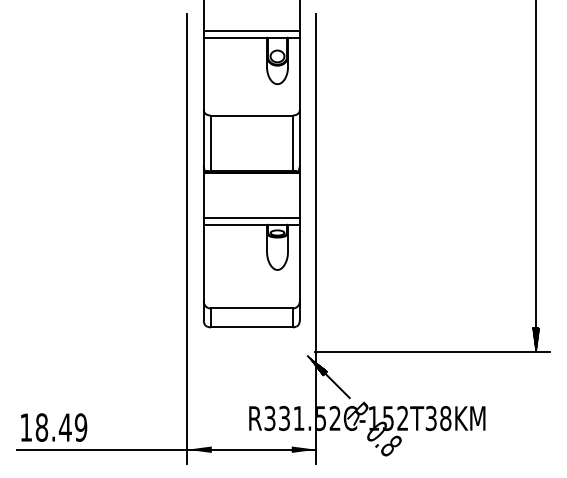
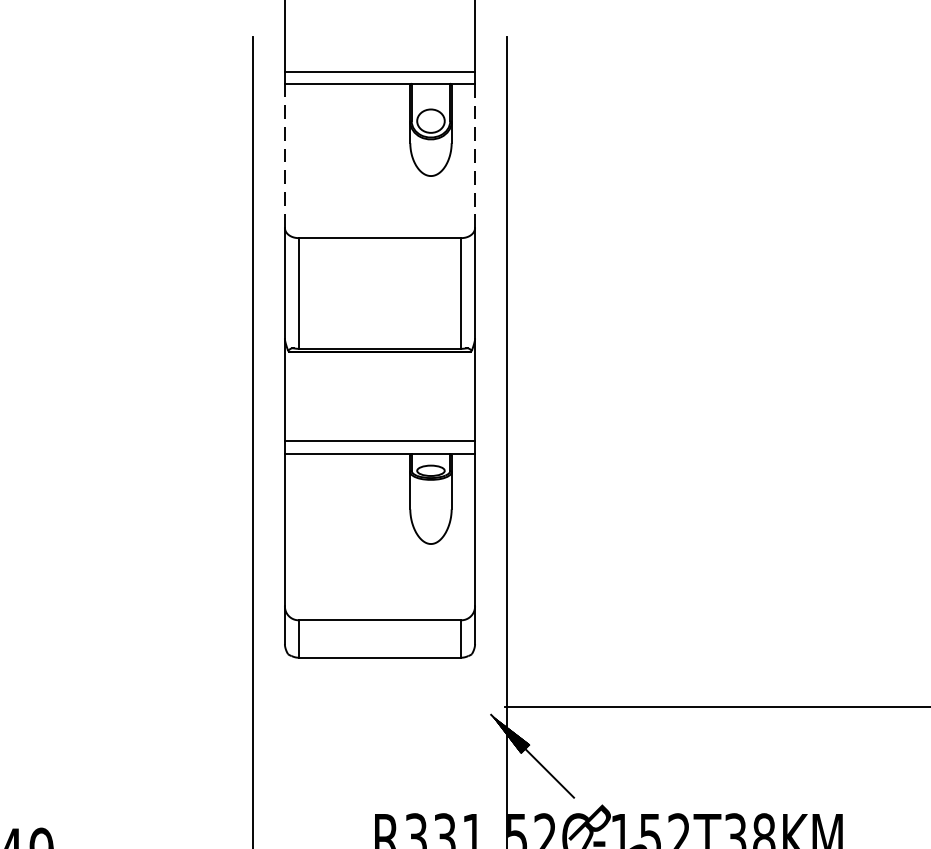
line: (203, 73) -> (284, 154), solid -> dashed
line: (299, 74) -> (474, 156), solid -> dashed

